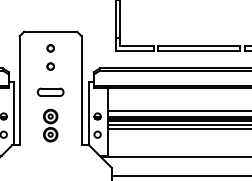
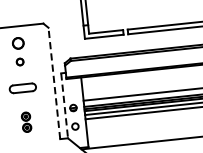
part: (50, 48) -> (18, 43), size x1.6
line: (81, 90) -> (54, 83), solid -> dashed
line: (89, 113) -> (64, 105), solid -> dashed
part: (50, 125) -> (26, 122), size x0.6

